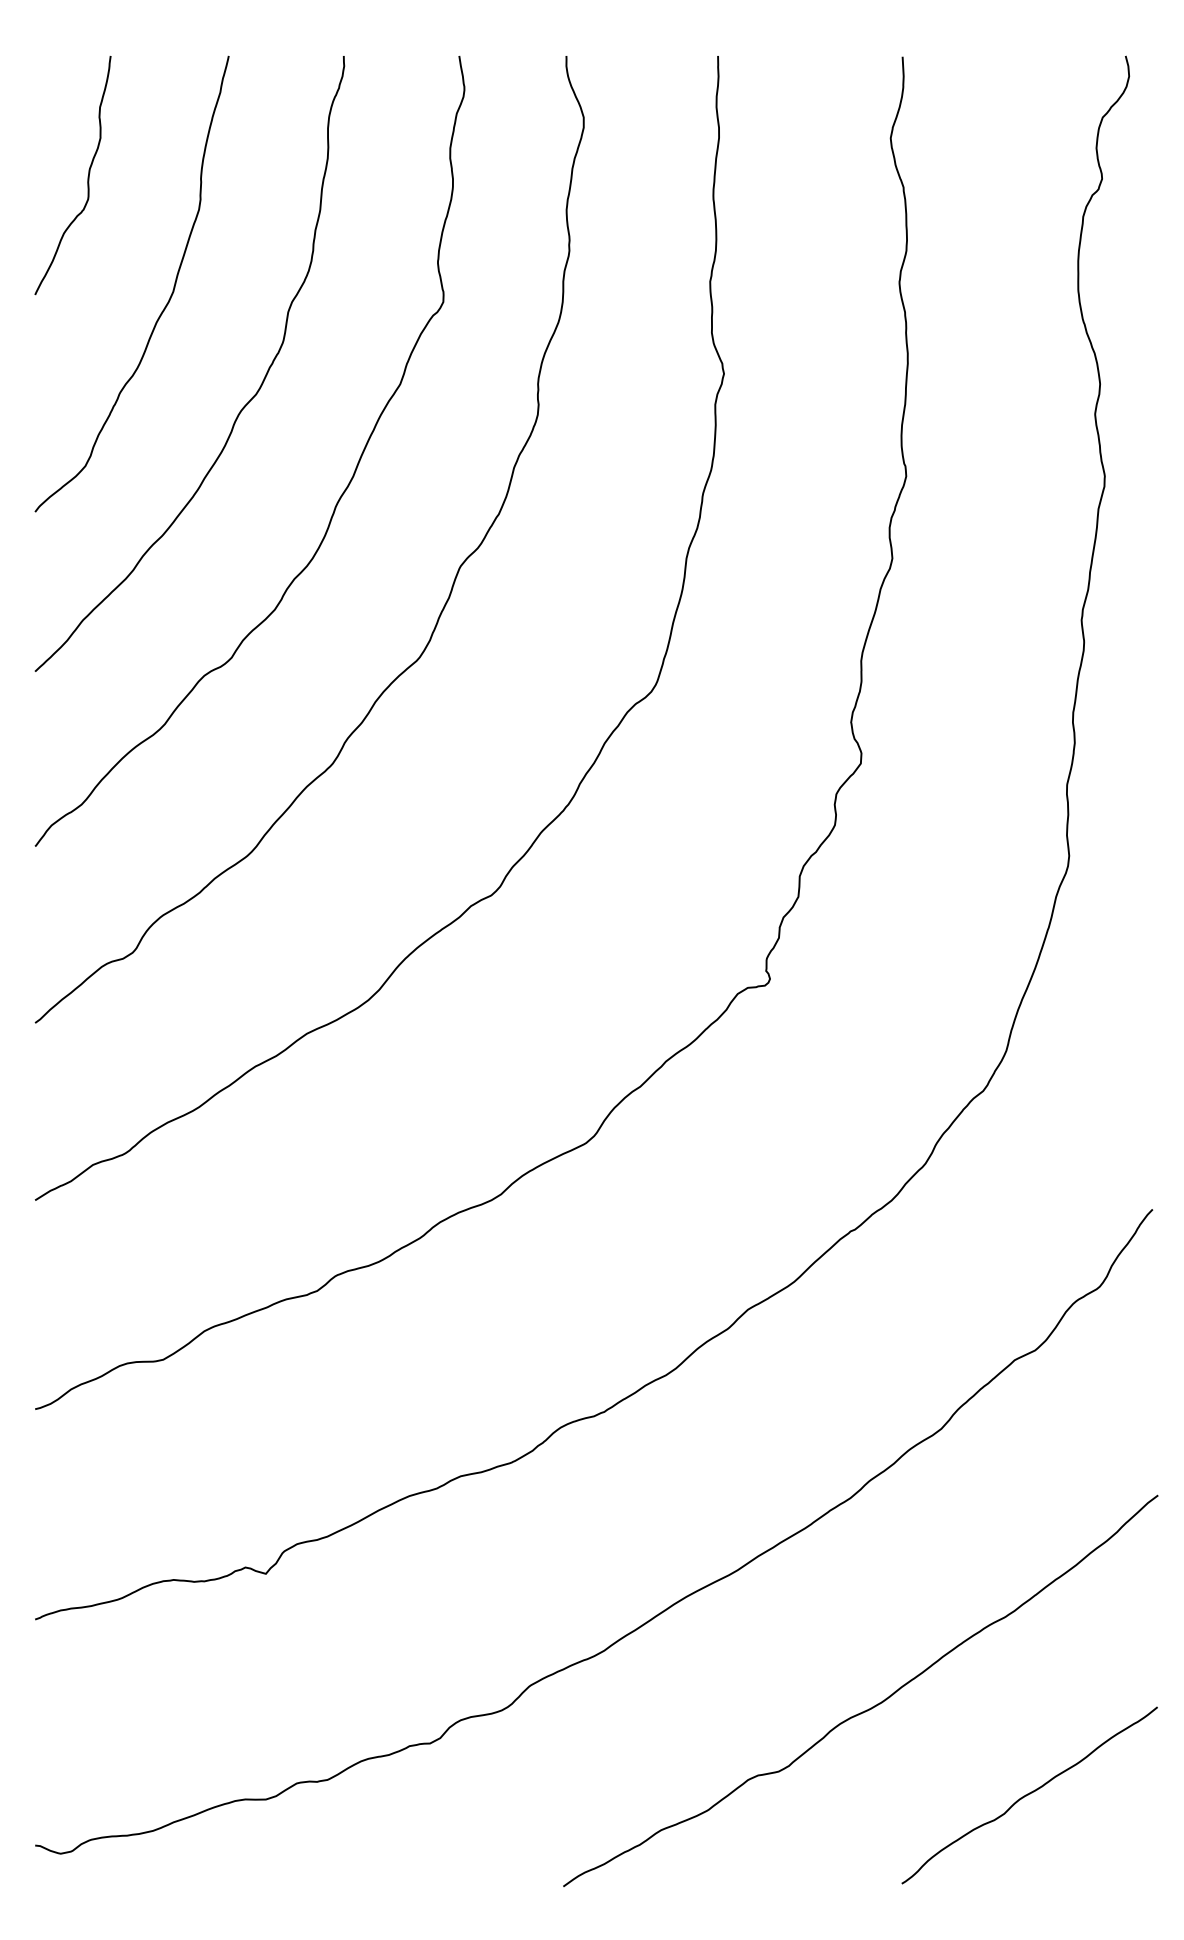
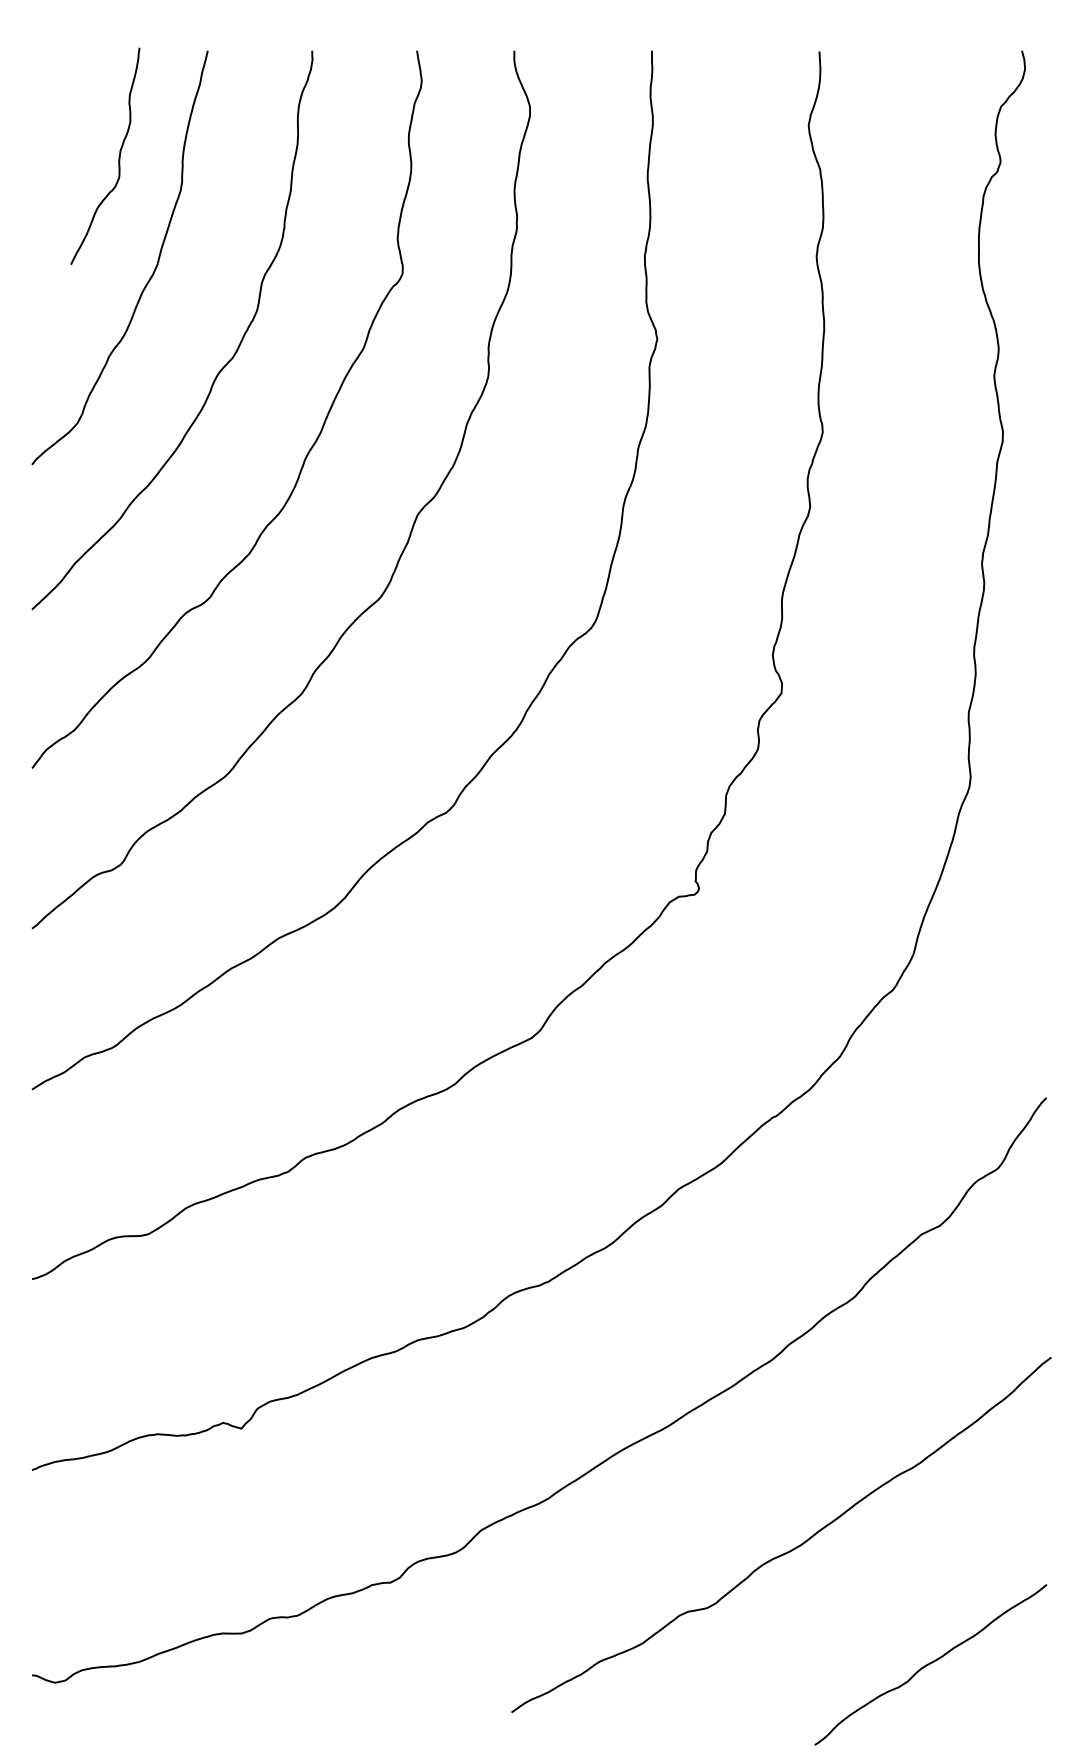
curve: (87, 175) -> (118, 156), moved
curve: (1029, 1795) -> (930, 1664), moved

